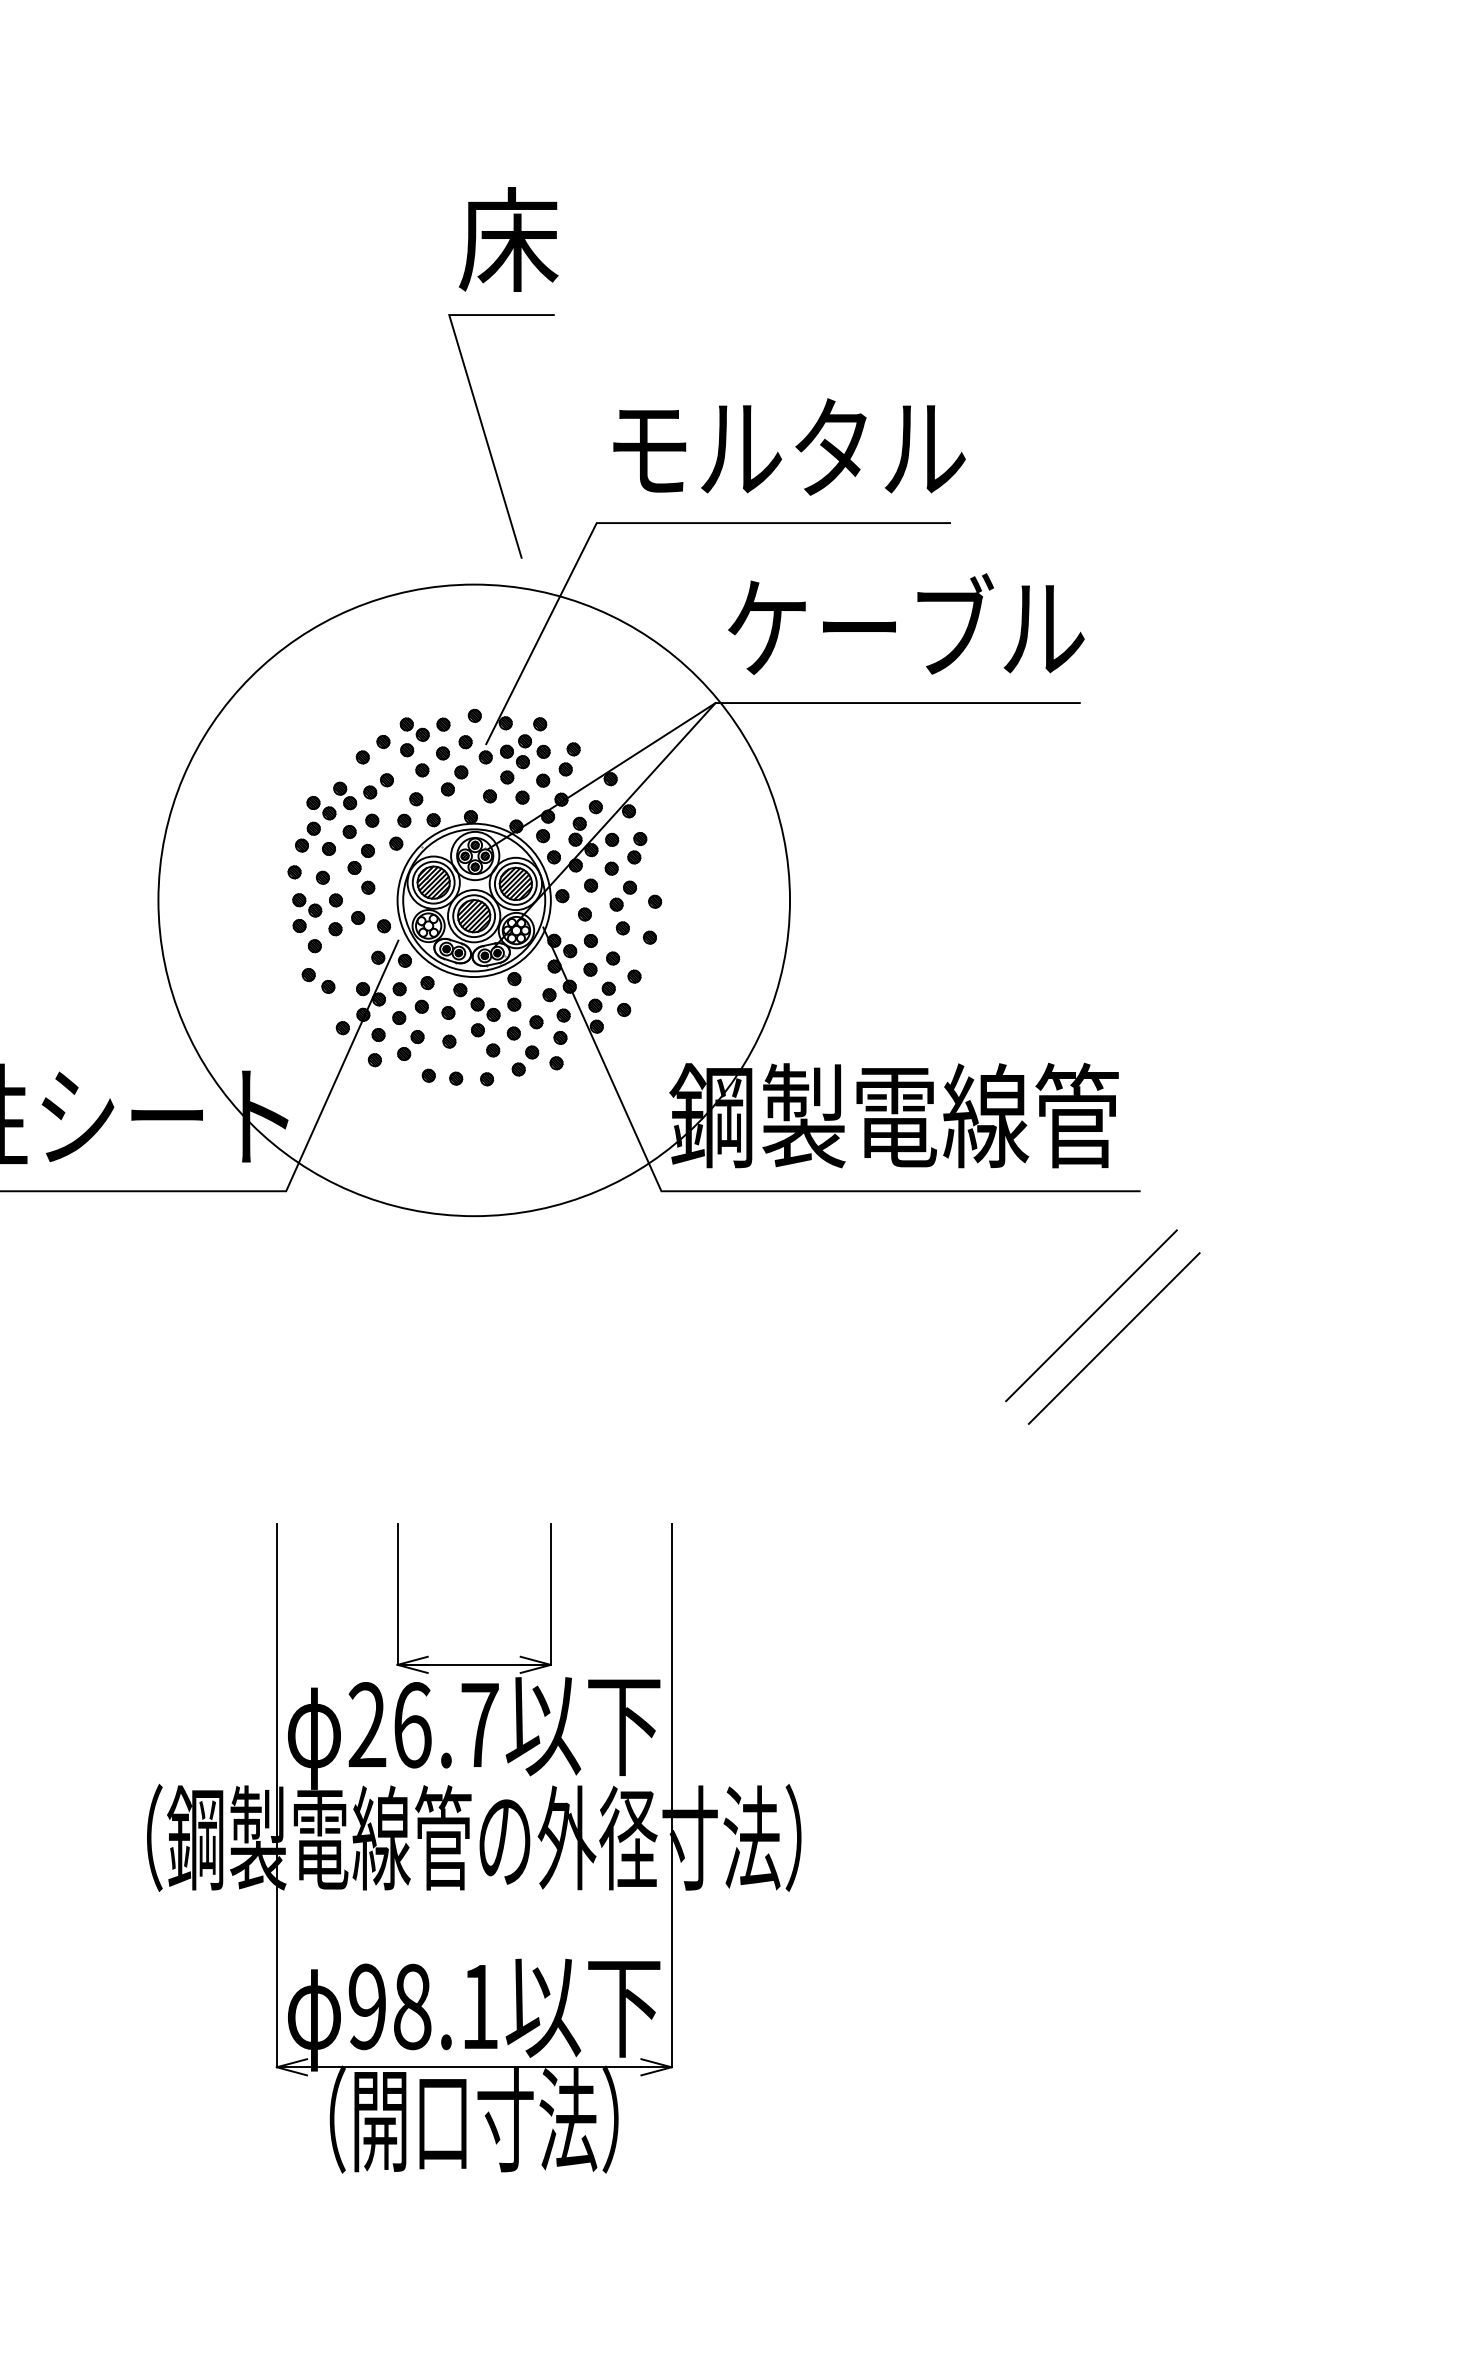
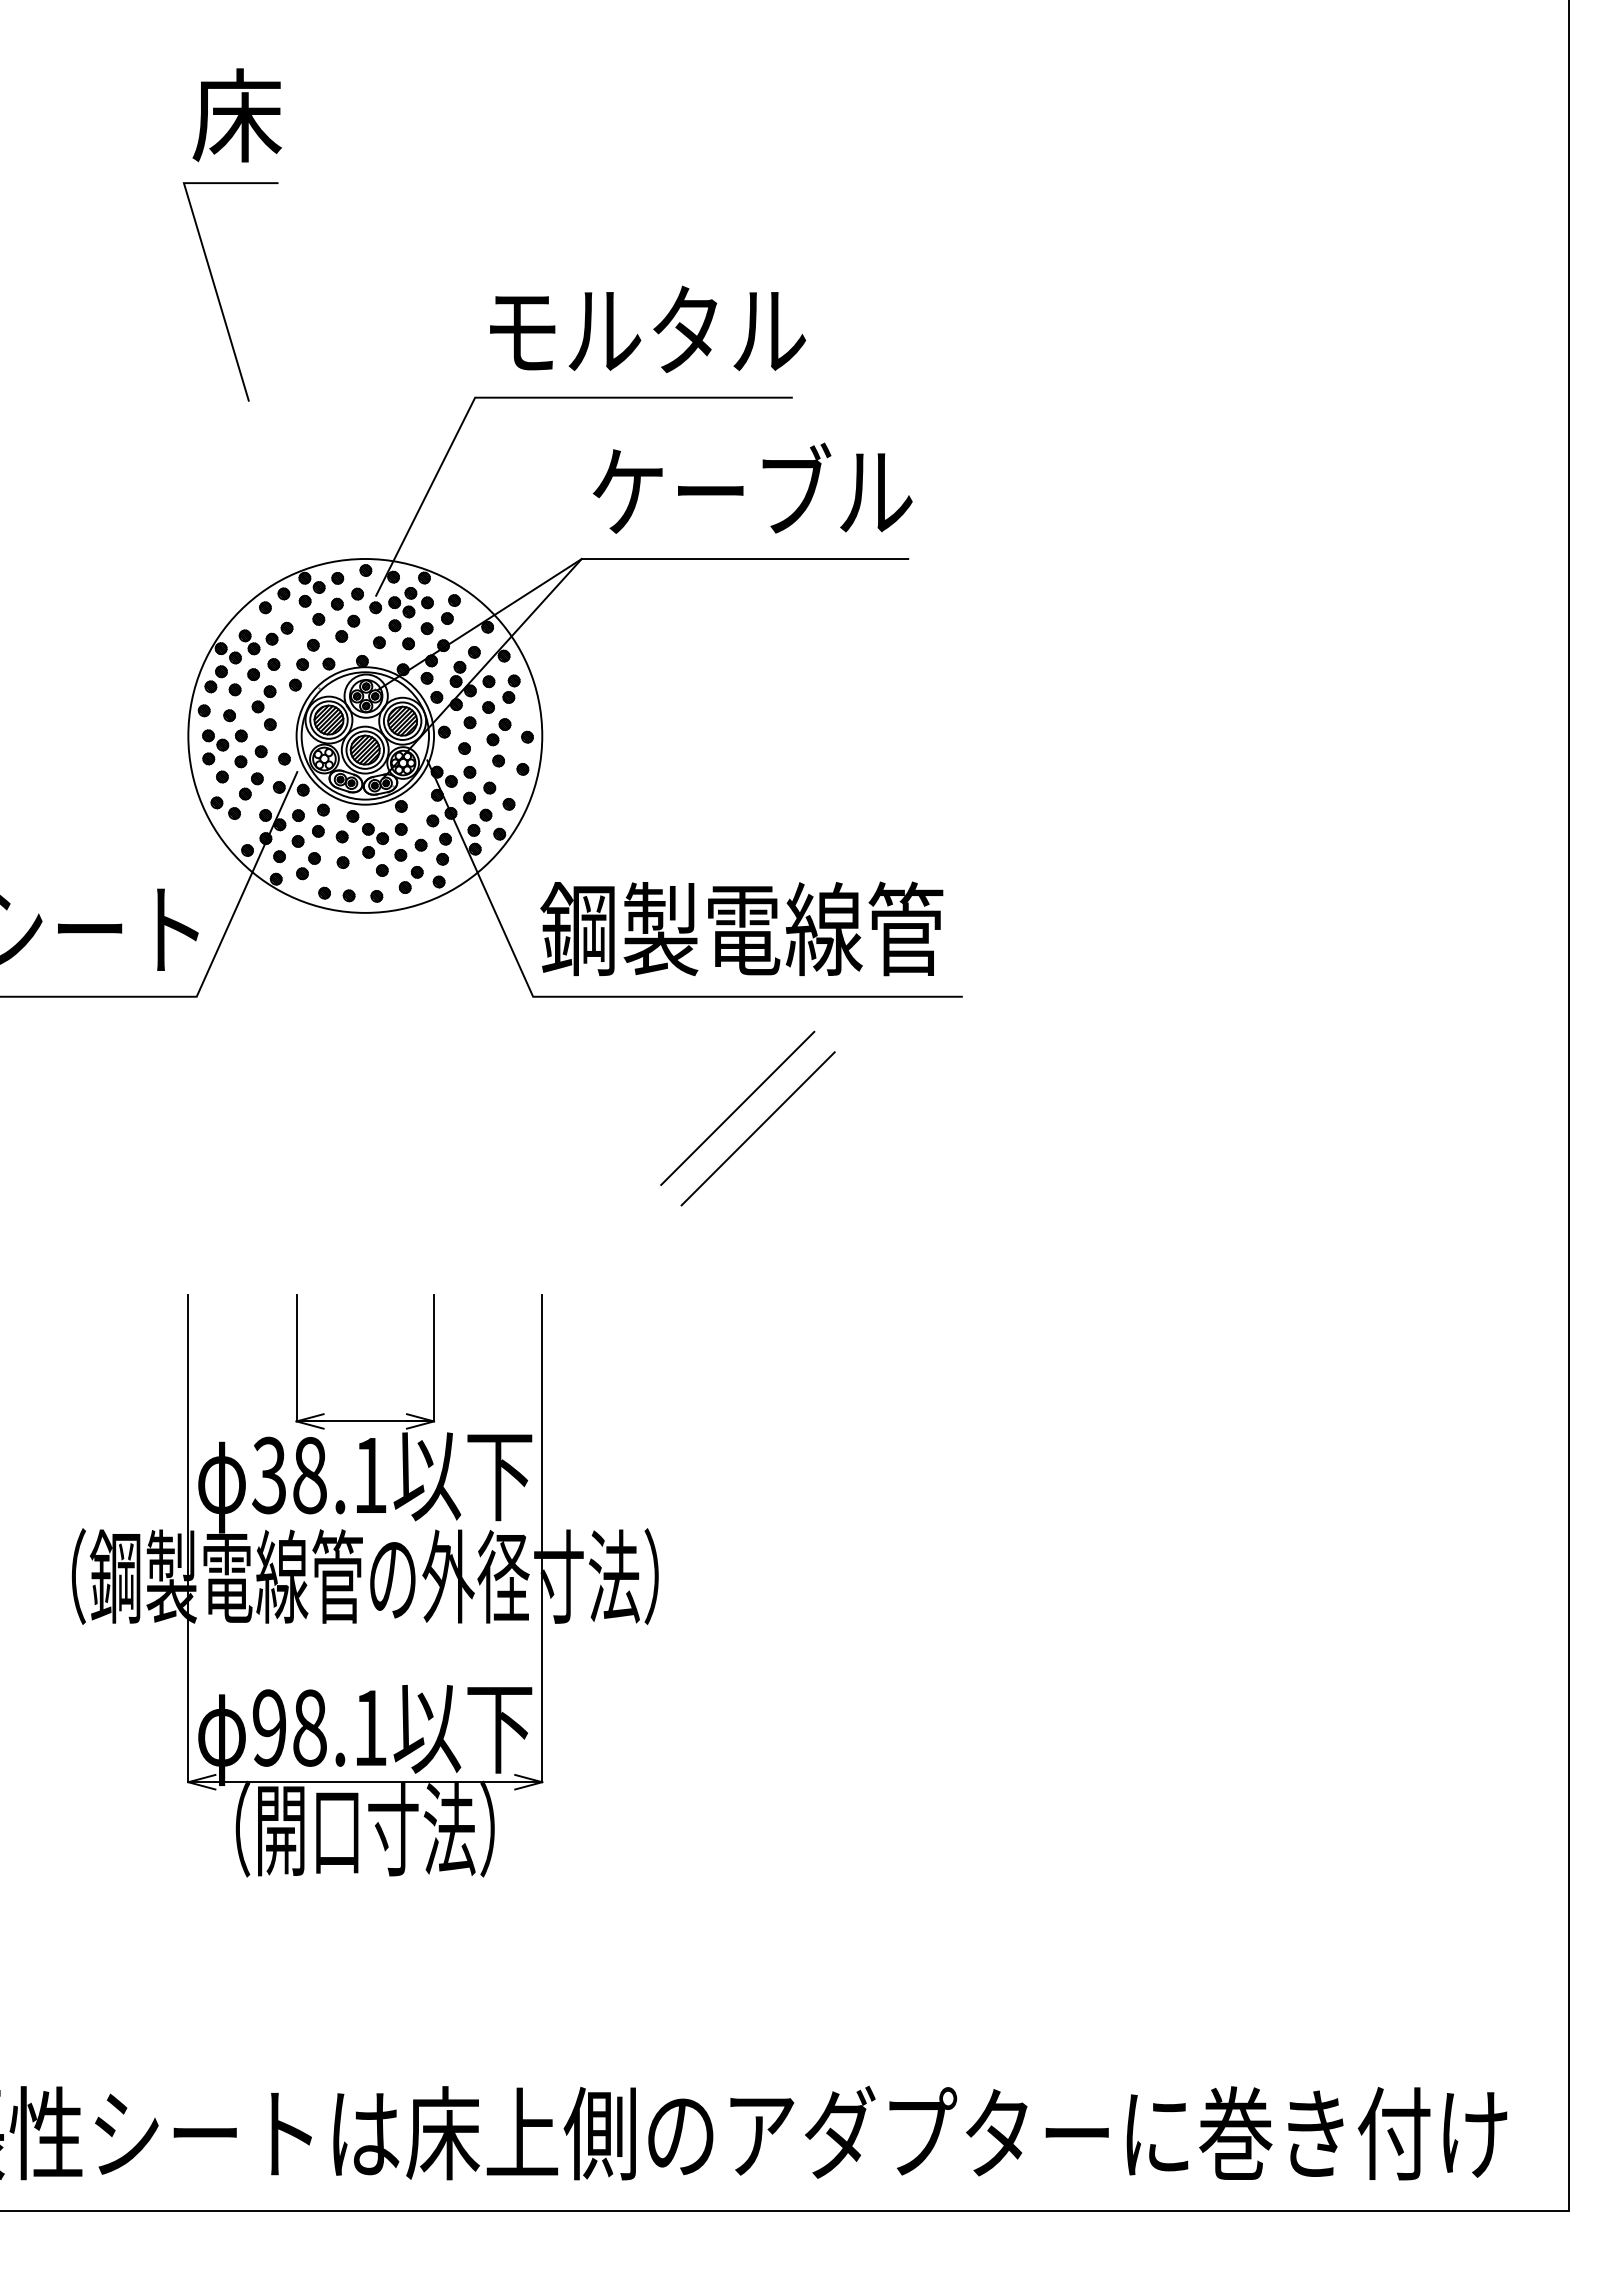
part: (471, 383) -> (203, 244), moved
circle: (474, 899) -> (365, 735), size x0.62
part: (346, 956) -> (250, 786), added
part: (1092, 1316) -> (738, 1109), moved
text: (423, 1725) -> (319, 1475), 26.7 -> 38.1

